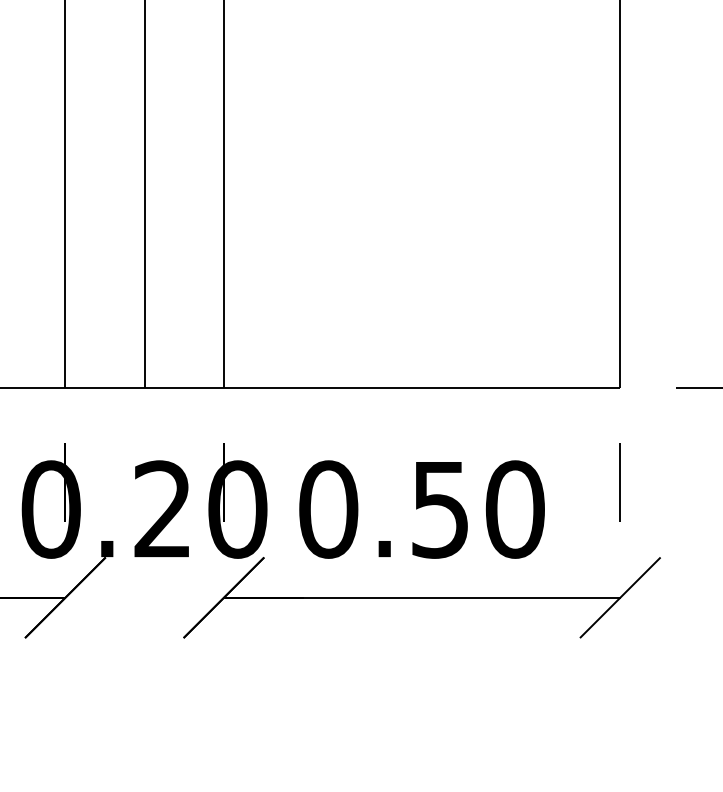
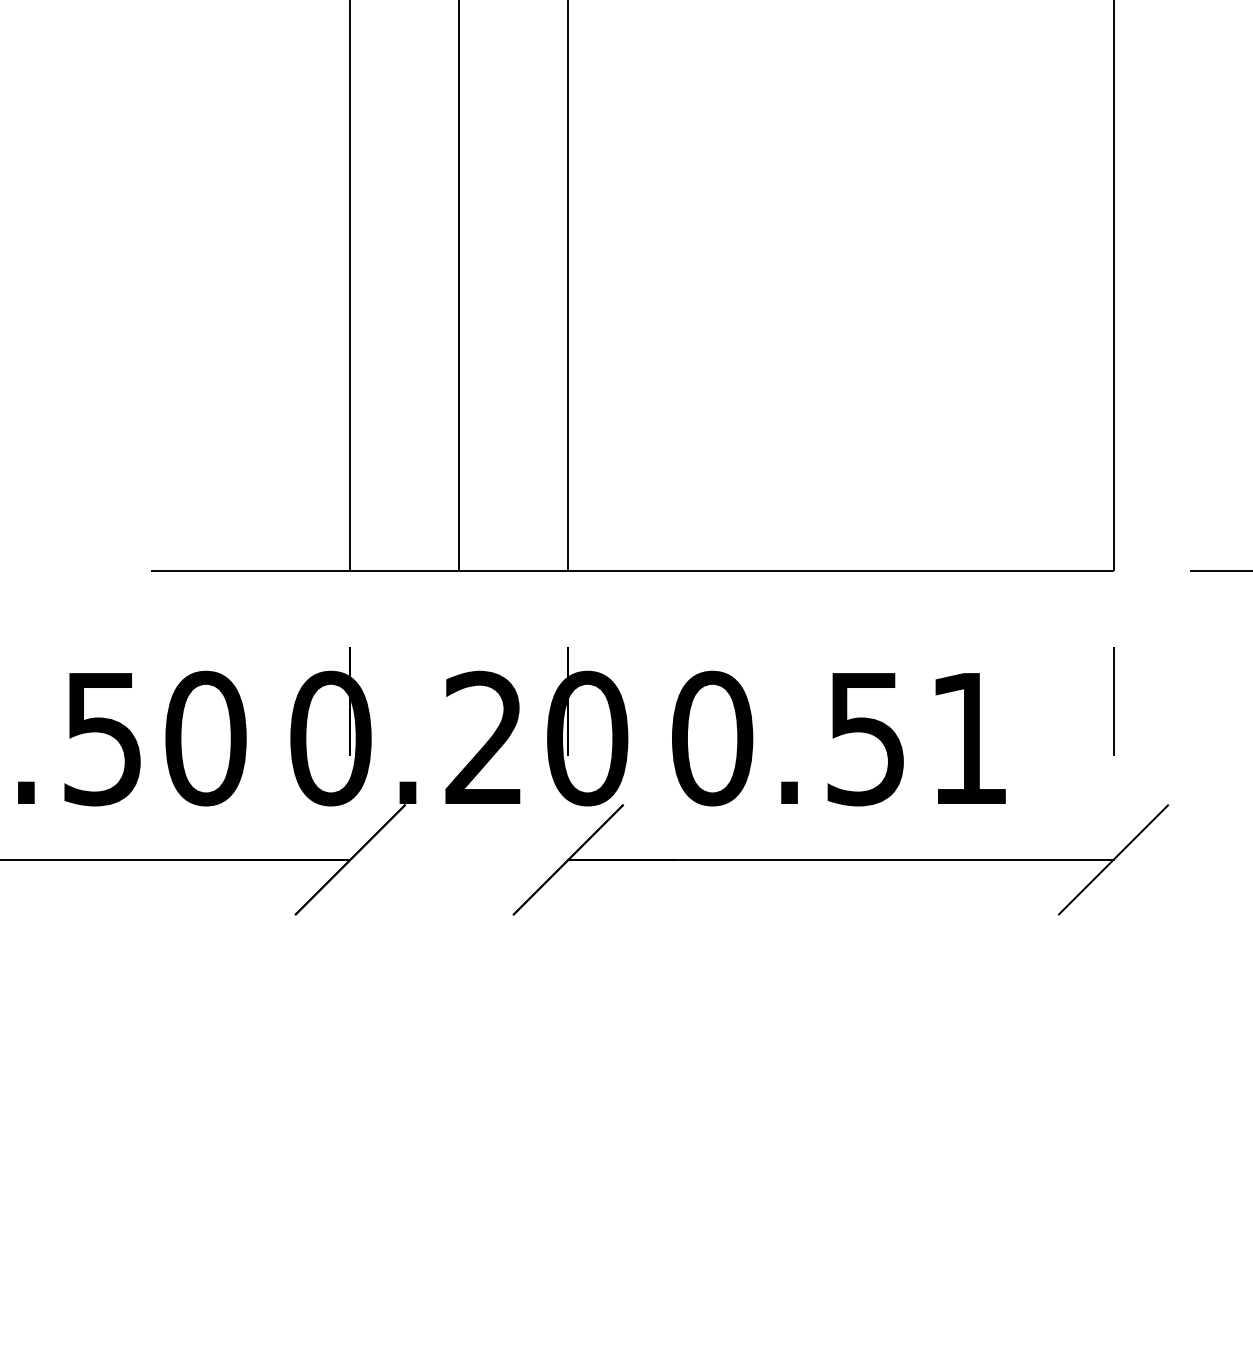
text: (514, 509) -> (968, 738), 0.50 -> 0.51

